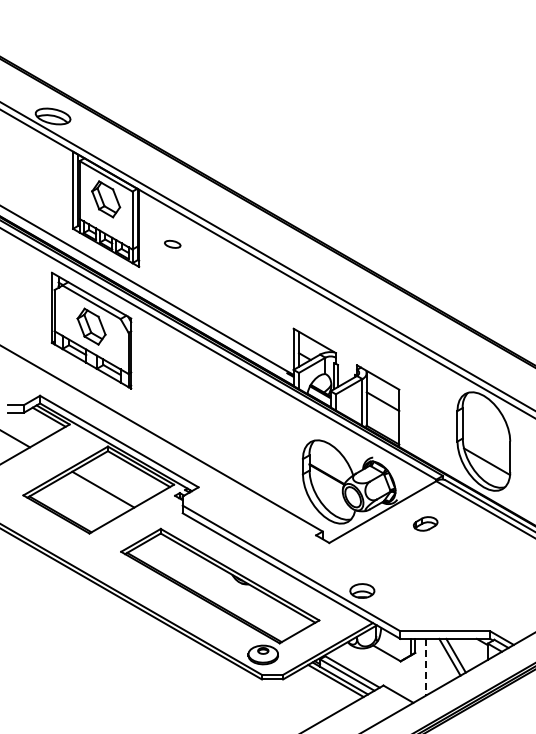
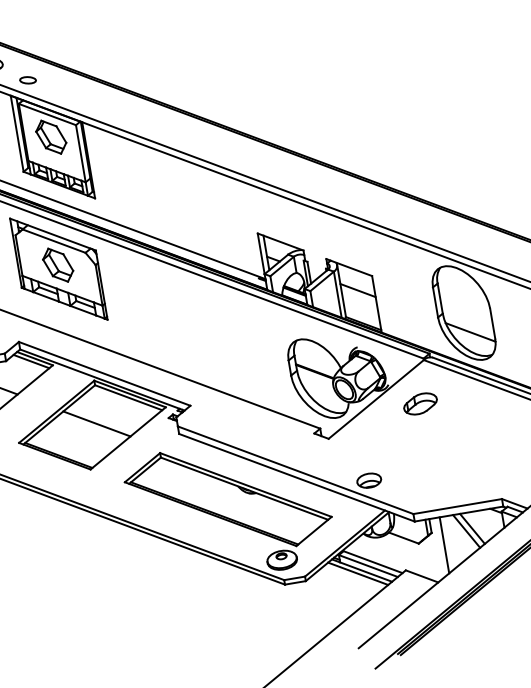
part: (172, 243) -> (27, 79), moved
part: (425, 523) -> (420, 403), size x1.43
line: (425, 667) -> (444, 545), dashed -> solid

